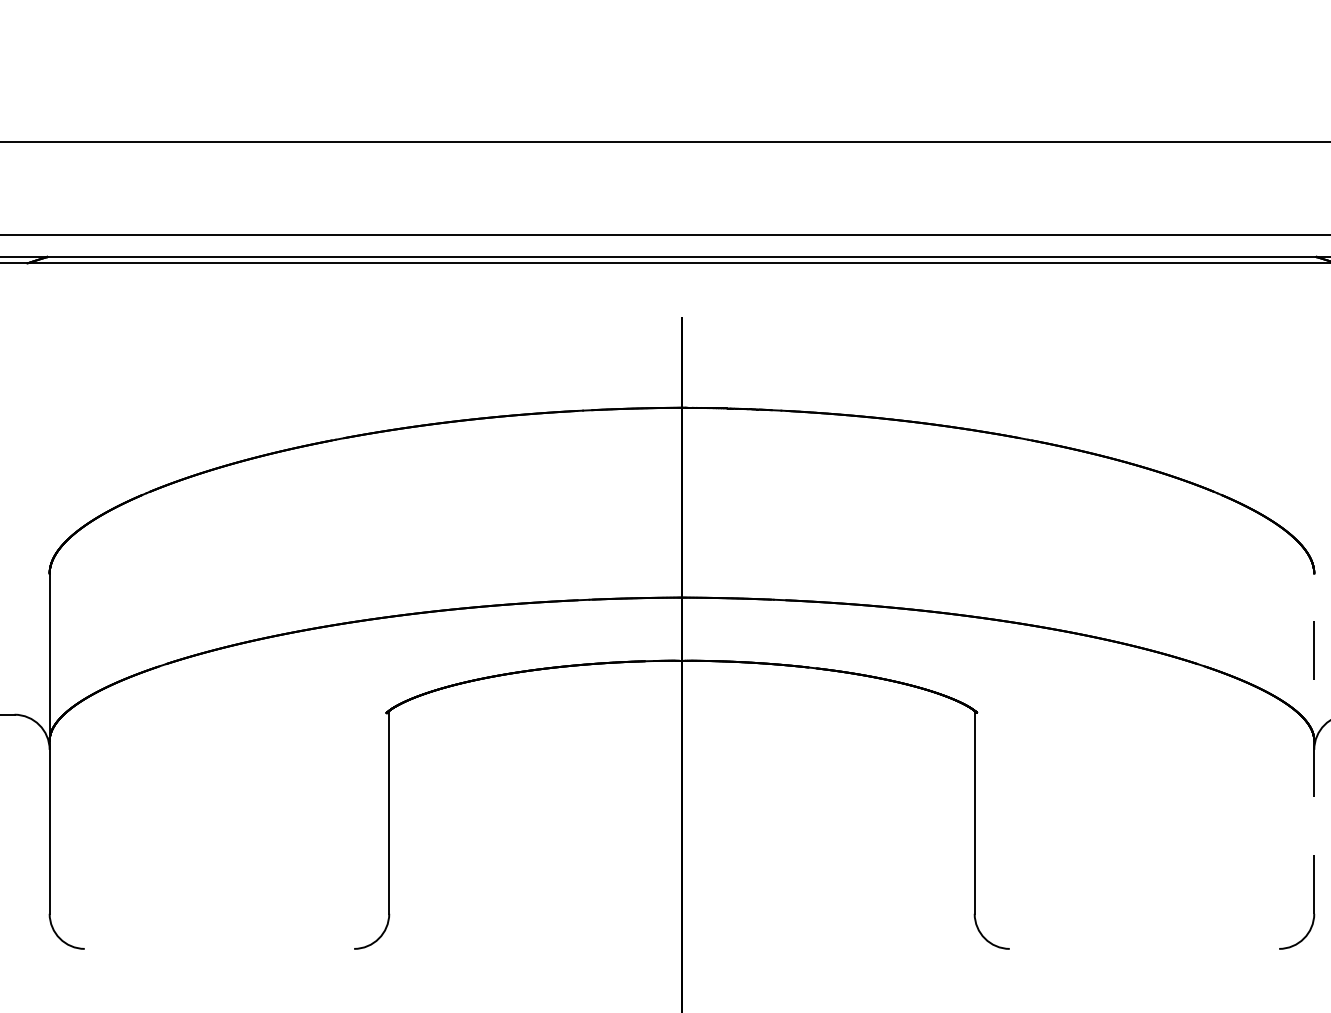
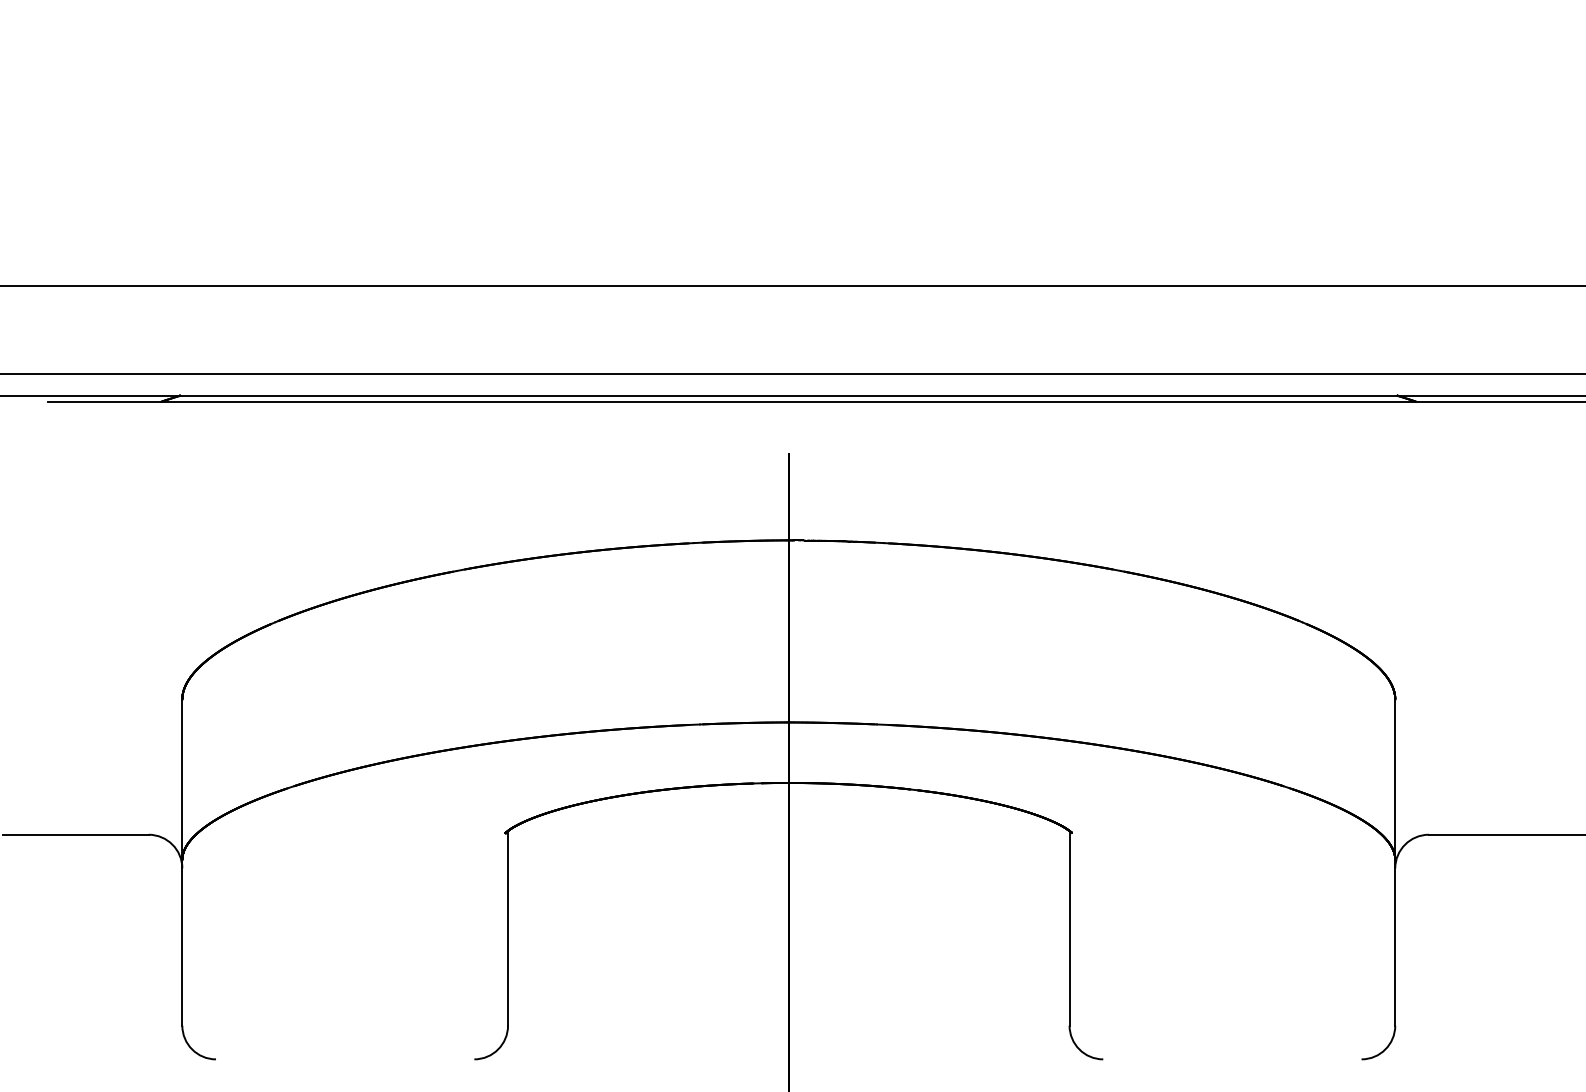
line: (1314, 743) -> (1395, 862), dashed -> solid

